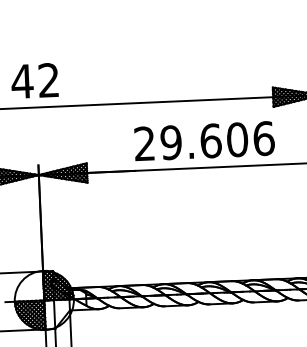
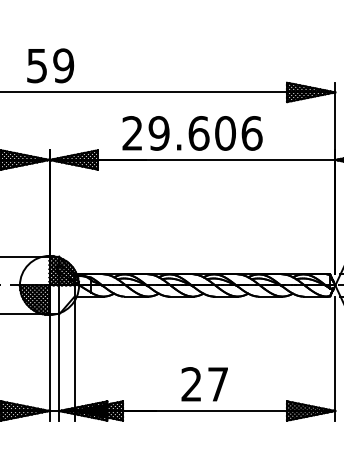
text: (35, 80) -> (50, 65), 42 -> 59
text: (204, 141) -> (192, 133), moved

